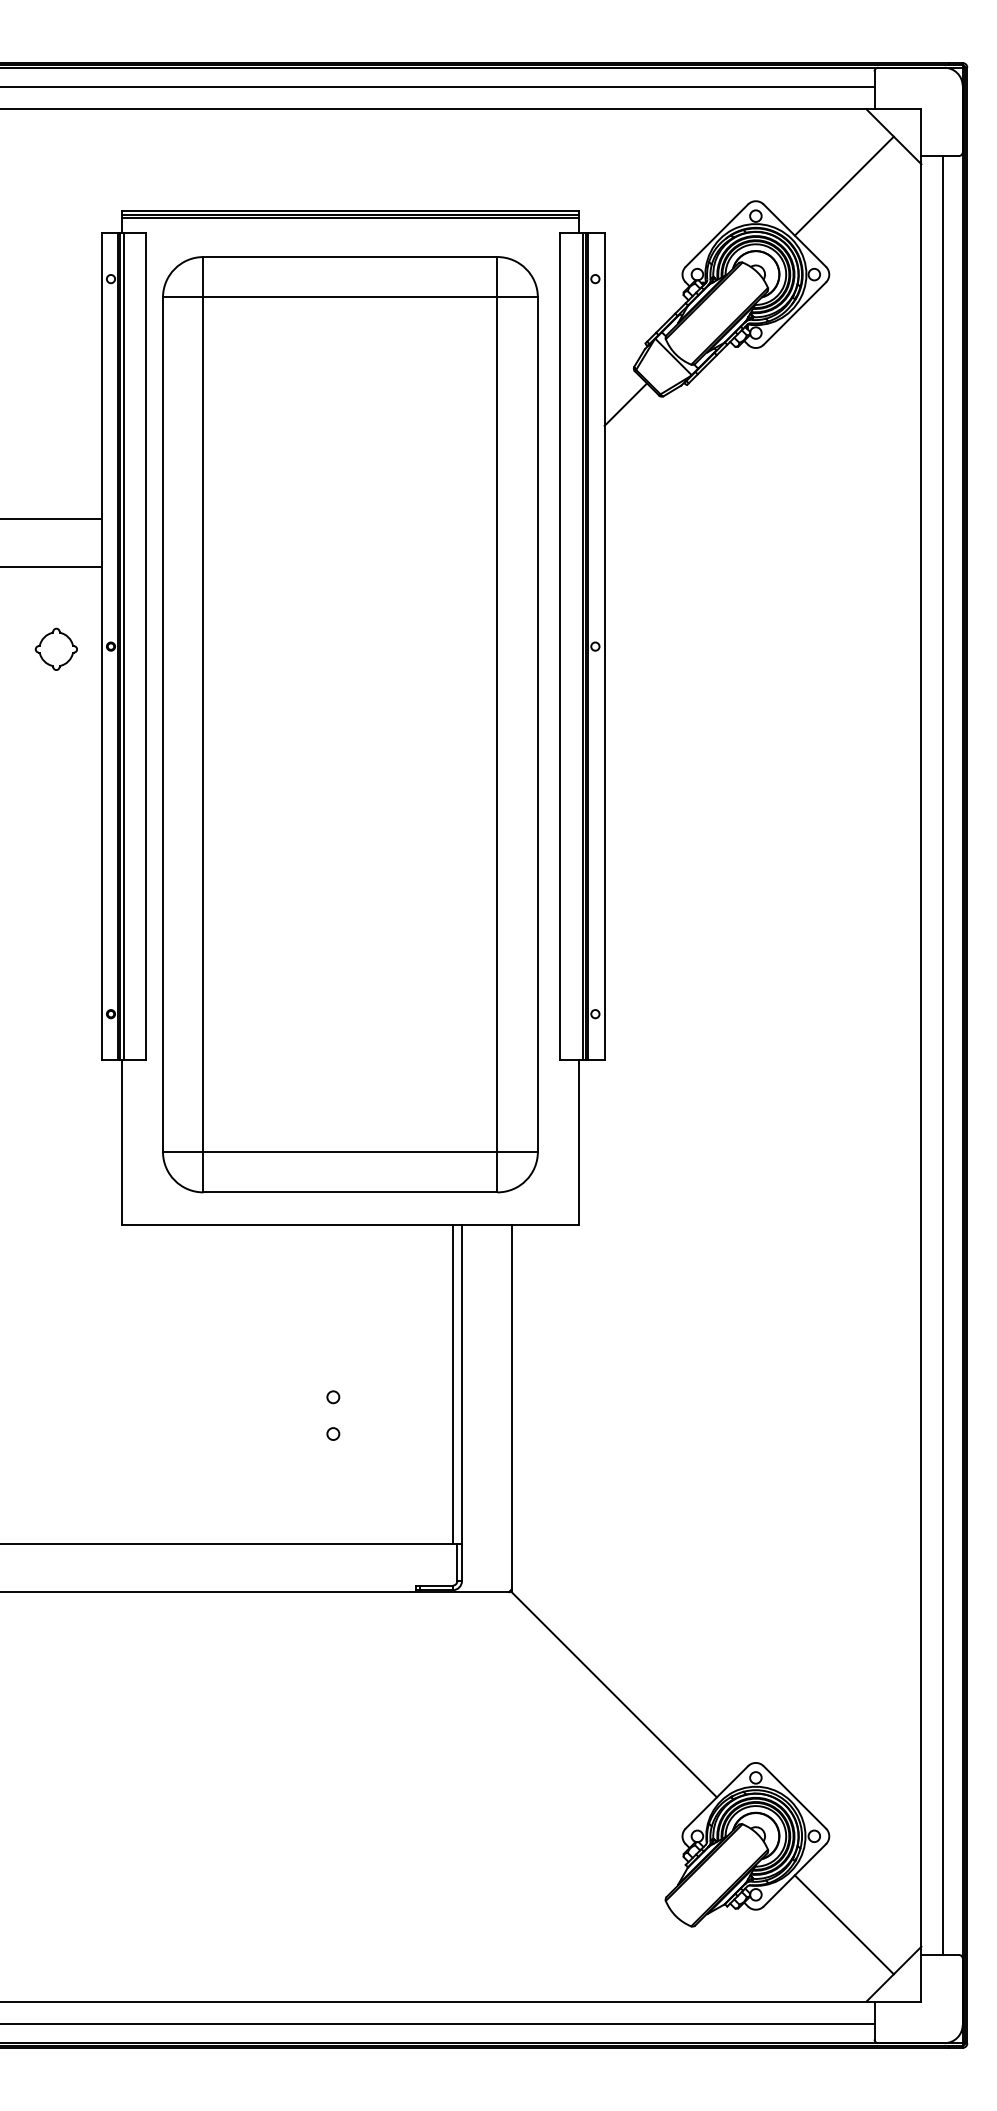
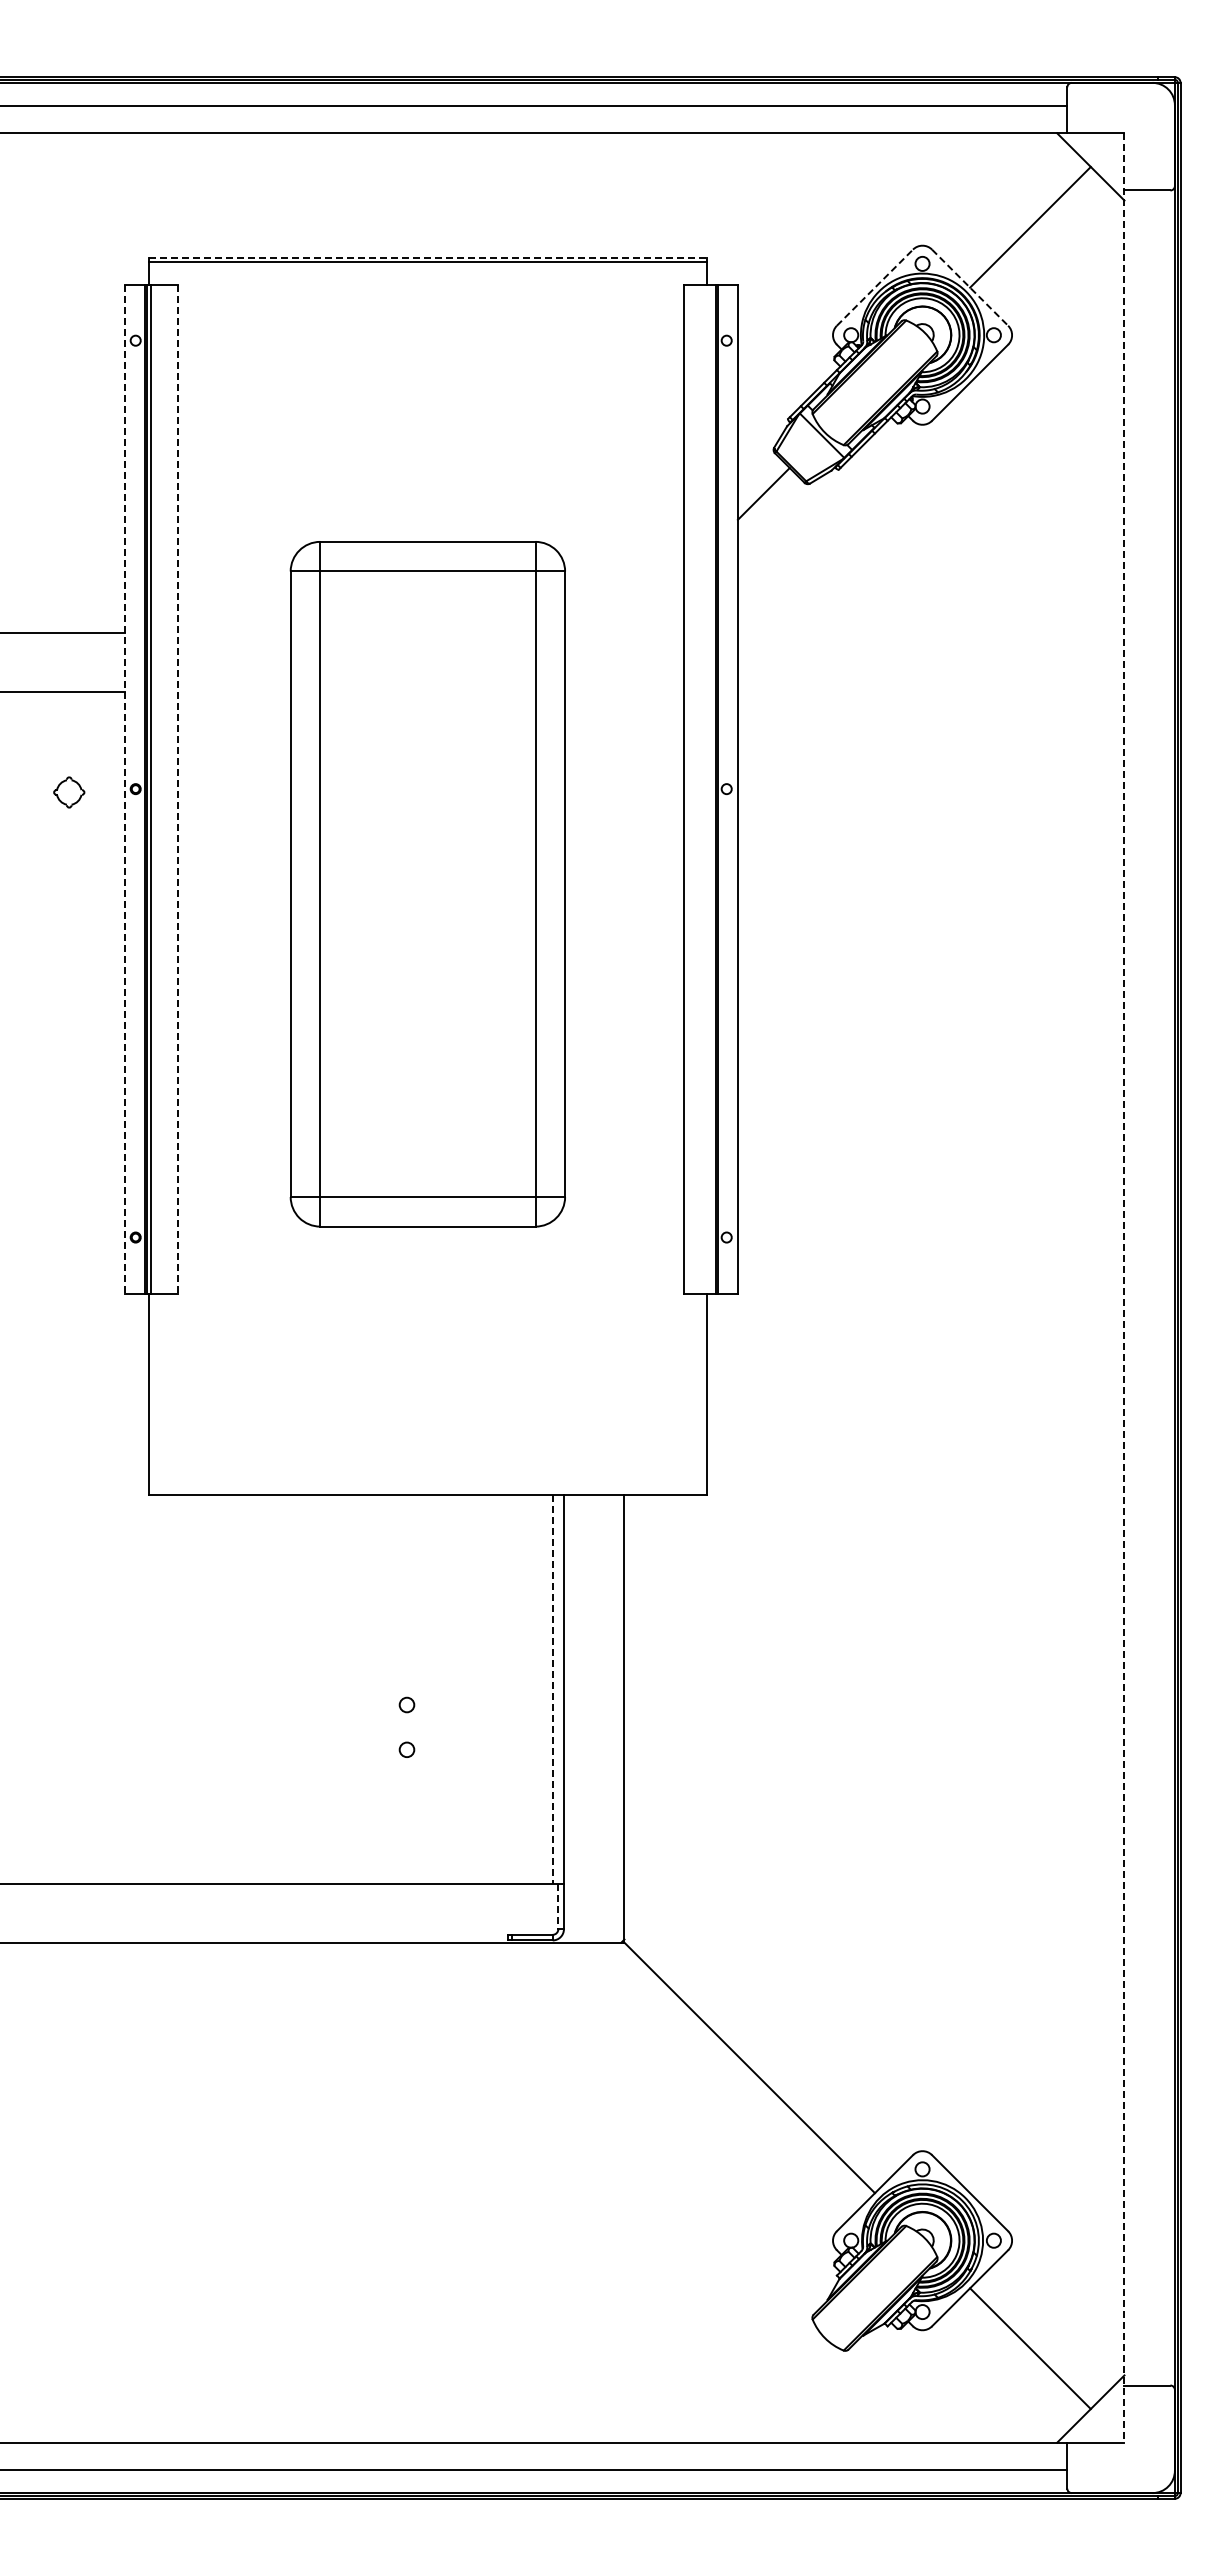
line: (350, 210) -> (428, 257), solid -> dashed
line: (350, 218) -> (427, 266), removed
line: (717, 235) -> (875, 287), solid -> dashed
line: (795, 235) -> (970, 287), solid -> dashed
line: (101, 646) -> (124, 789), solid -> dashed
line: (146, 646) -> (178, 789), solid -> dashed
line: (582, 646) -> (711, 788), removed
part: (56, 649) -> (69, 792), size x0.6
part: (350, 723) -> (427, 883), size x0.6
line: (921, 1055) -> (1124, 1288), solid -> dashed
line: (943, 1055) -> (1151, 1287), removed
line: (452, 1384) -> (552, 1689), solid -> dashed
line: (457, 1563) -> (558, 1907), solid -> dashed

